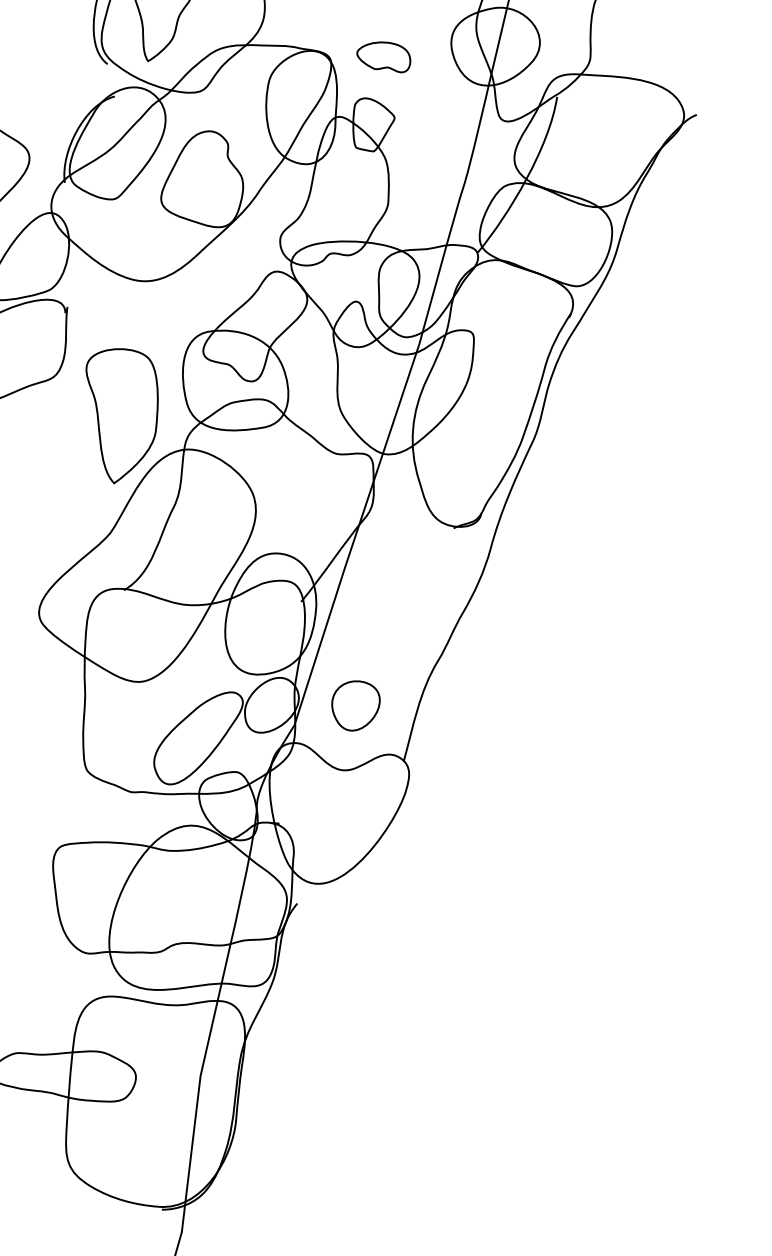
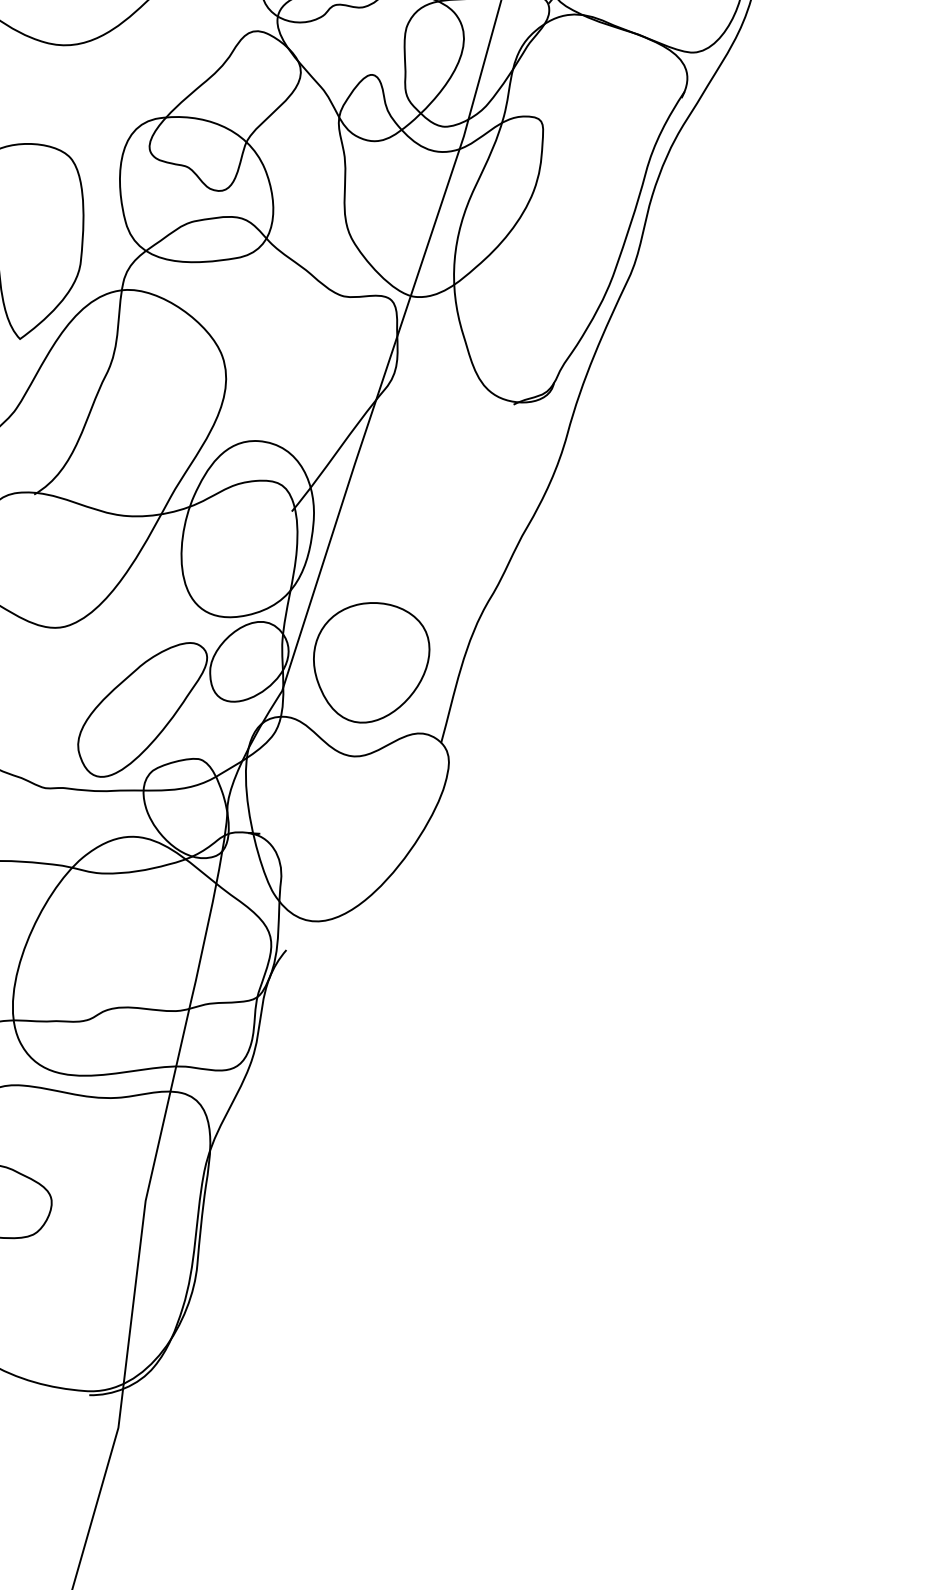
part: (355, 705) -> (370, 662), size x1.67

